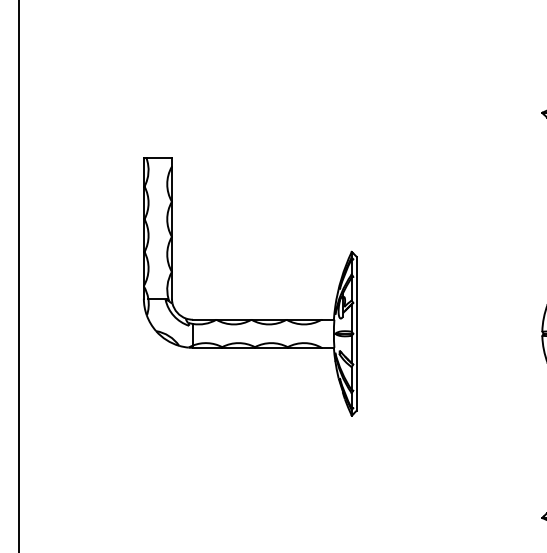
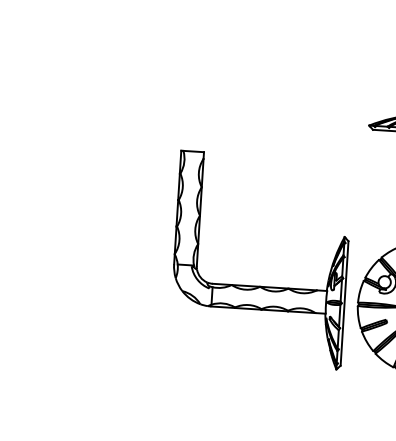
part: (250, 319) -> (259, 286), moved

